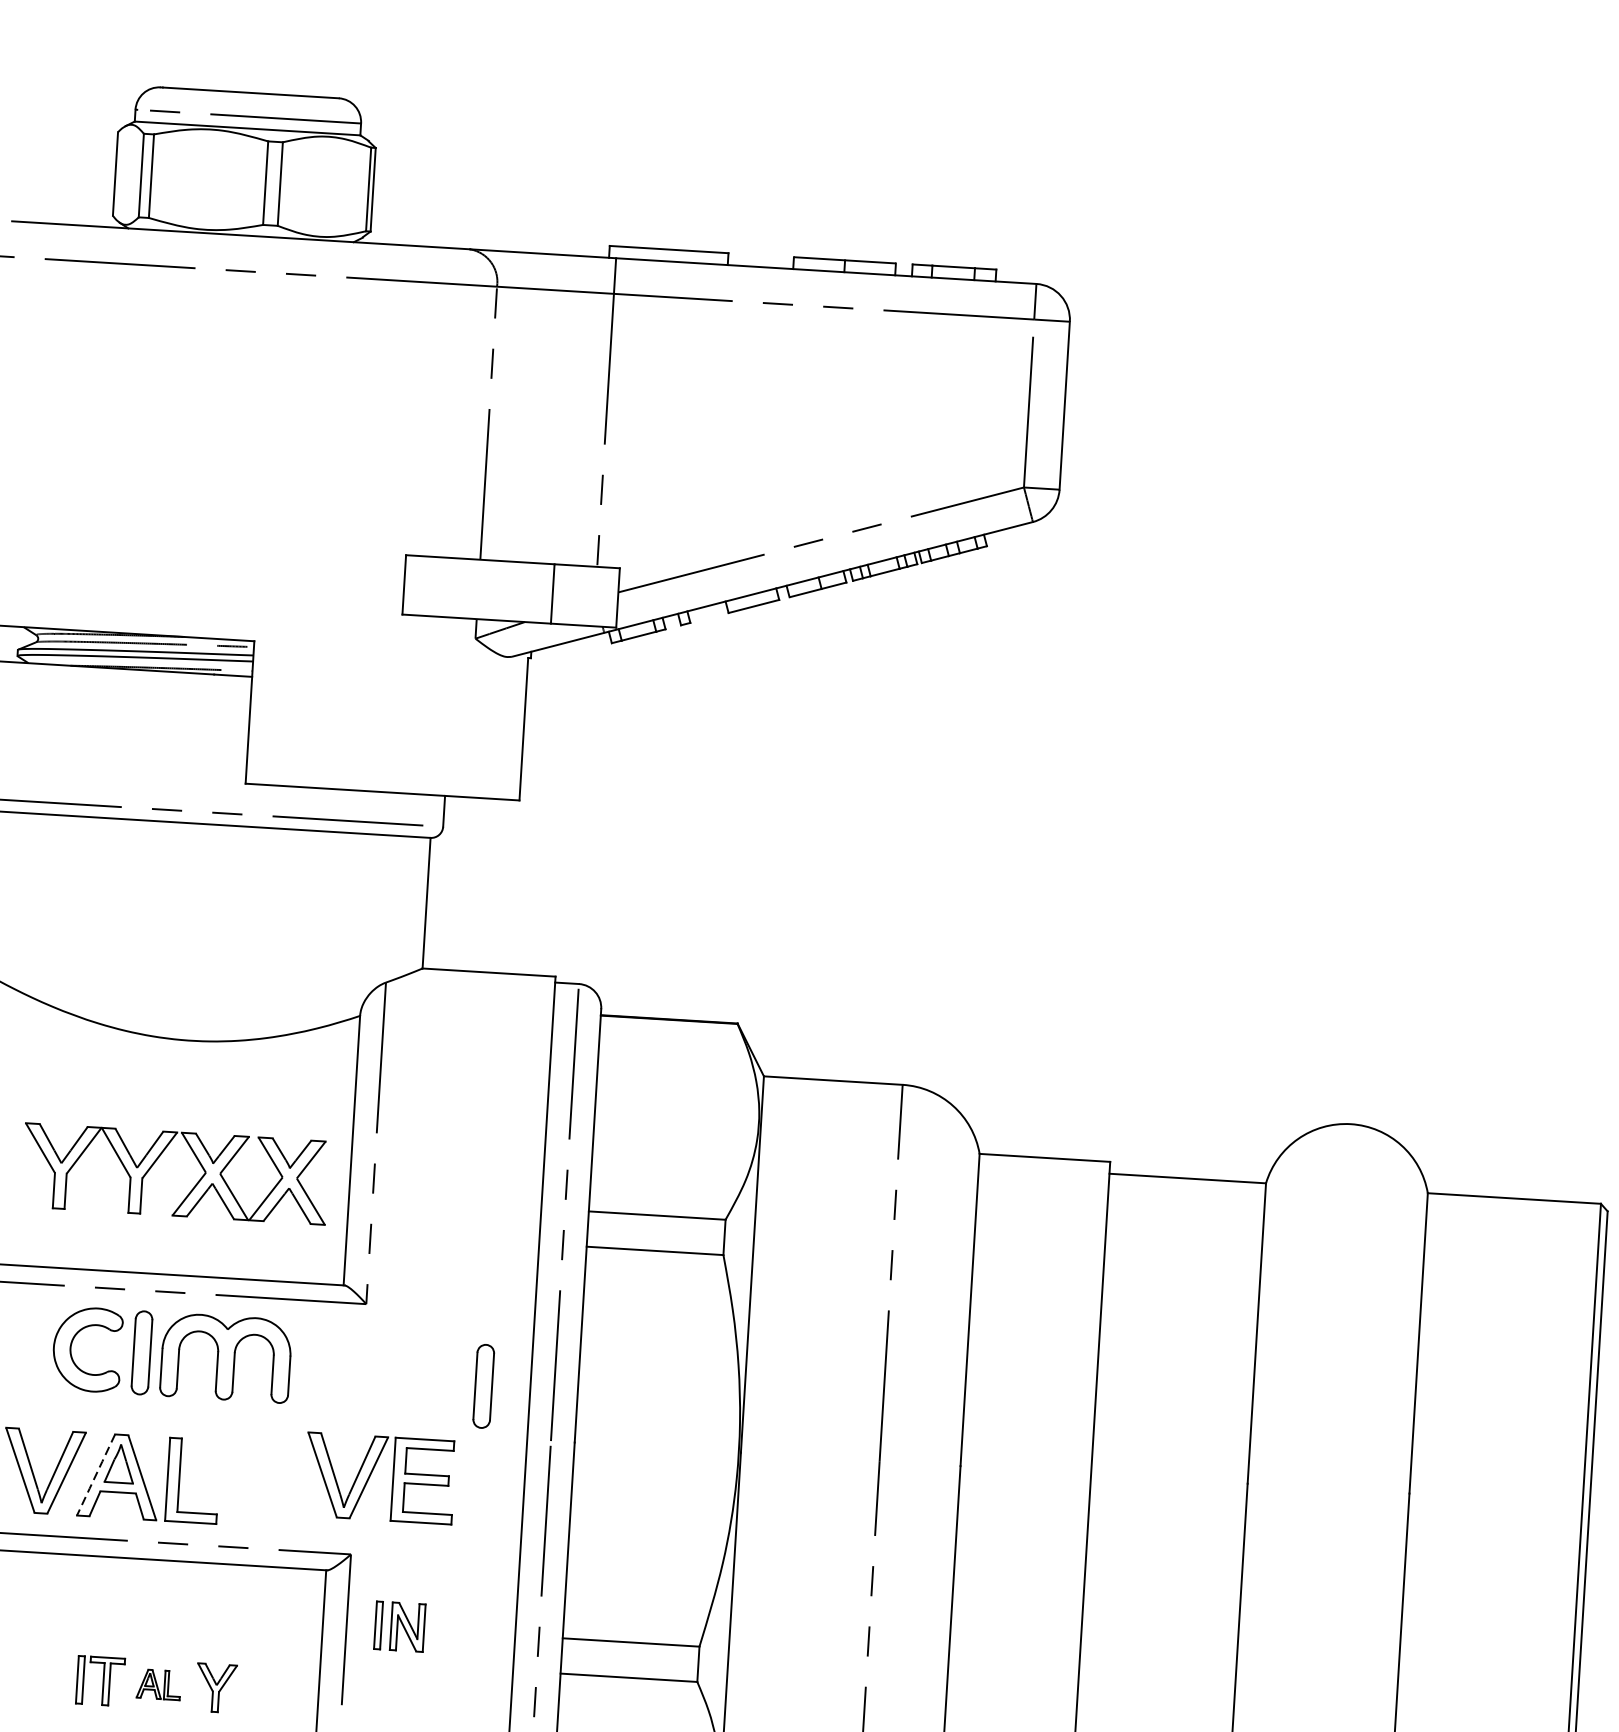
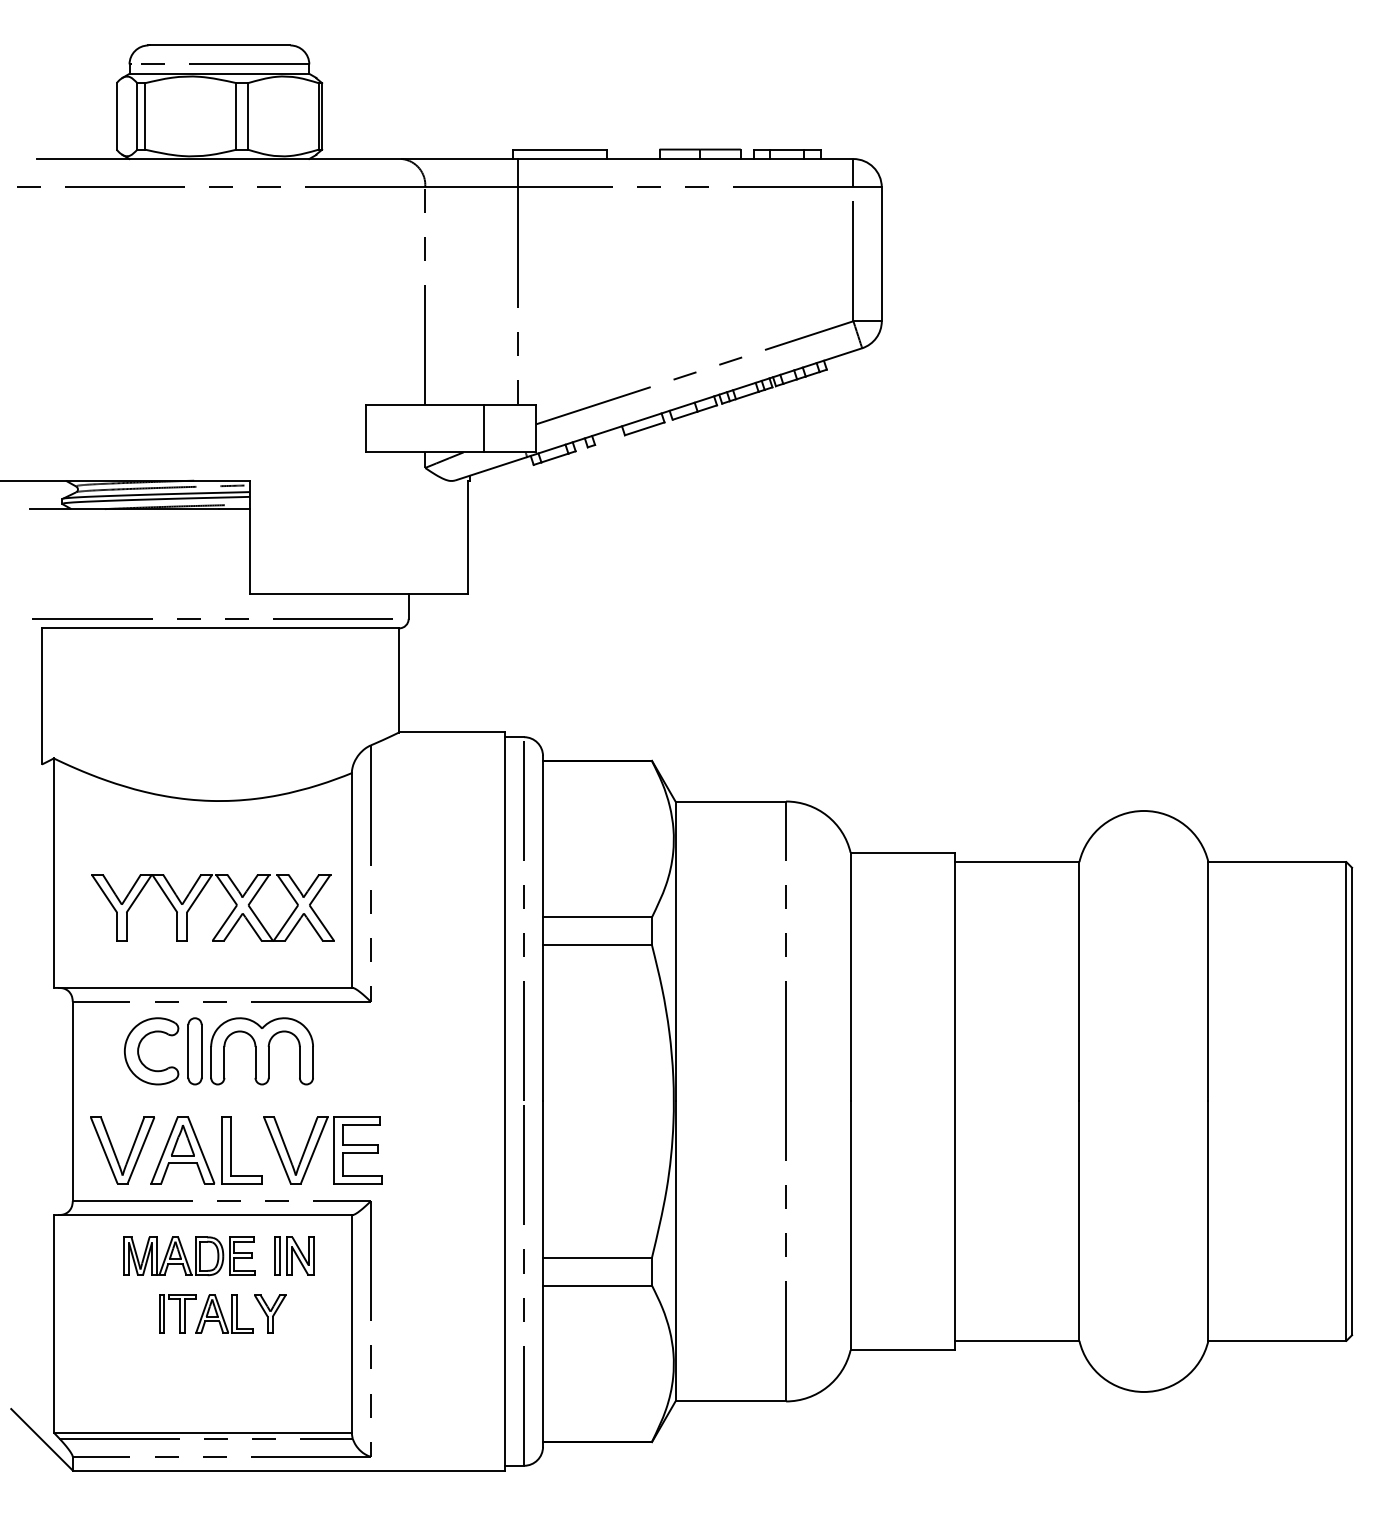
part: (483, 1386) -> (467, 1061), removed
line: (96, 1474) -> (164, 1150), dashed -> solid
part: (371, 1475) -> (316, 1148), moved
part: (119, 1609) -> (189, 1256), added
part: (400, 1625) -> (294, 1255), moved
part: (158, 1684) -> (224, 1313), size x1.67

